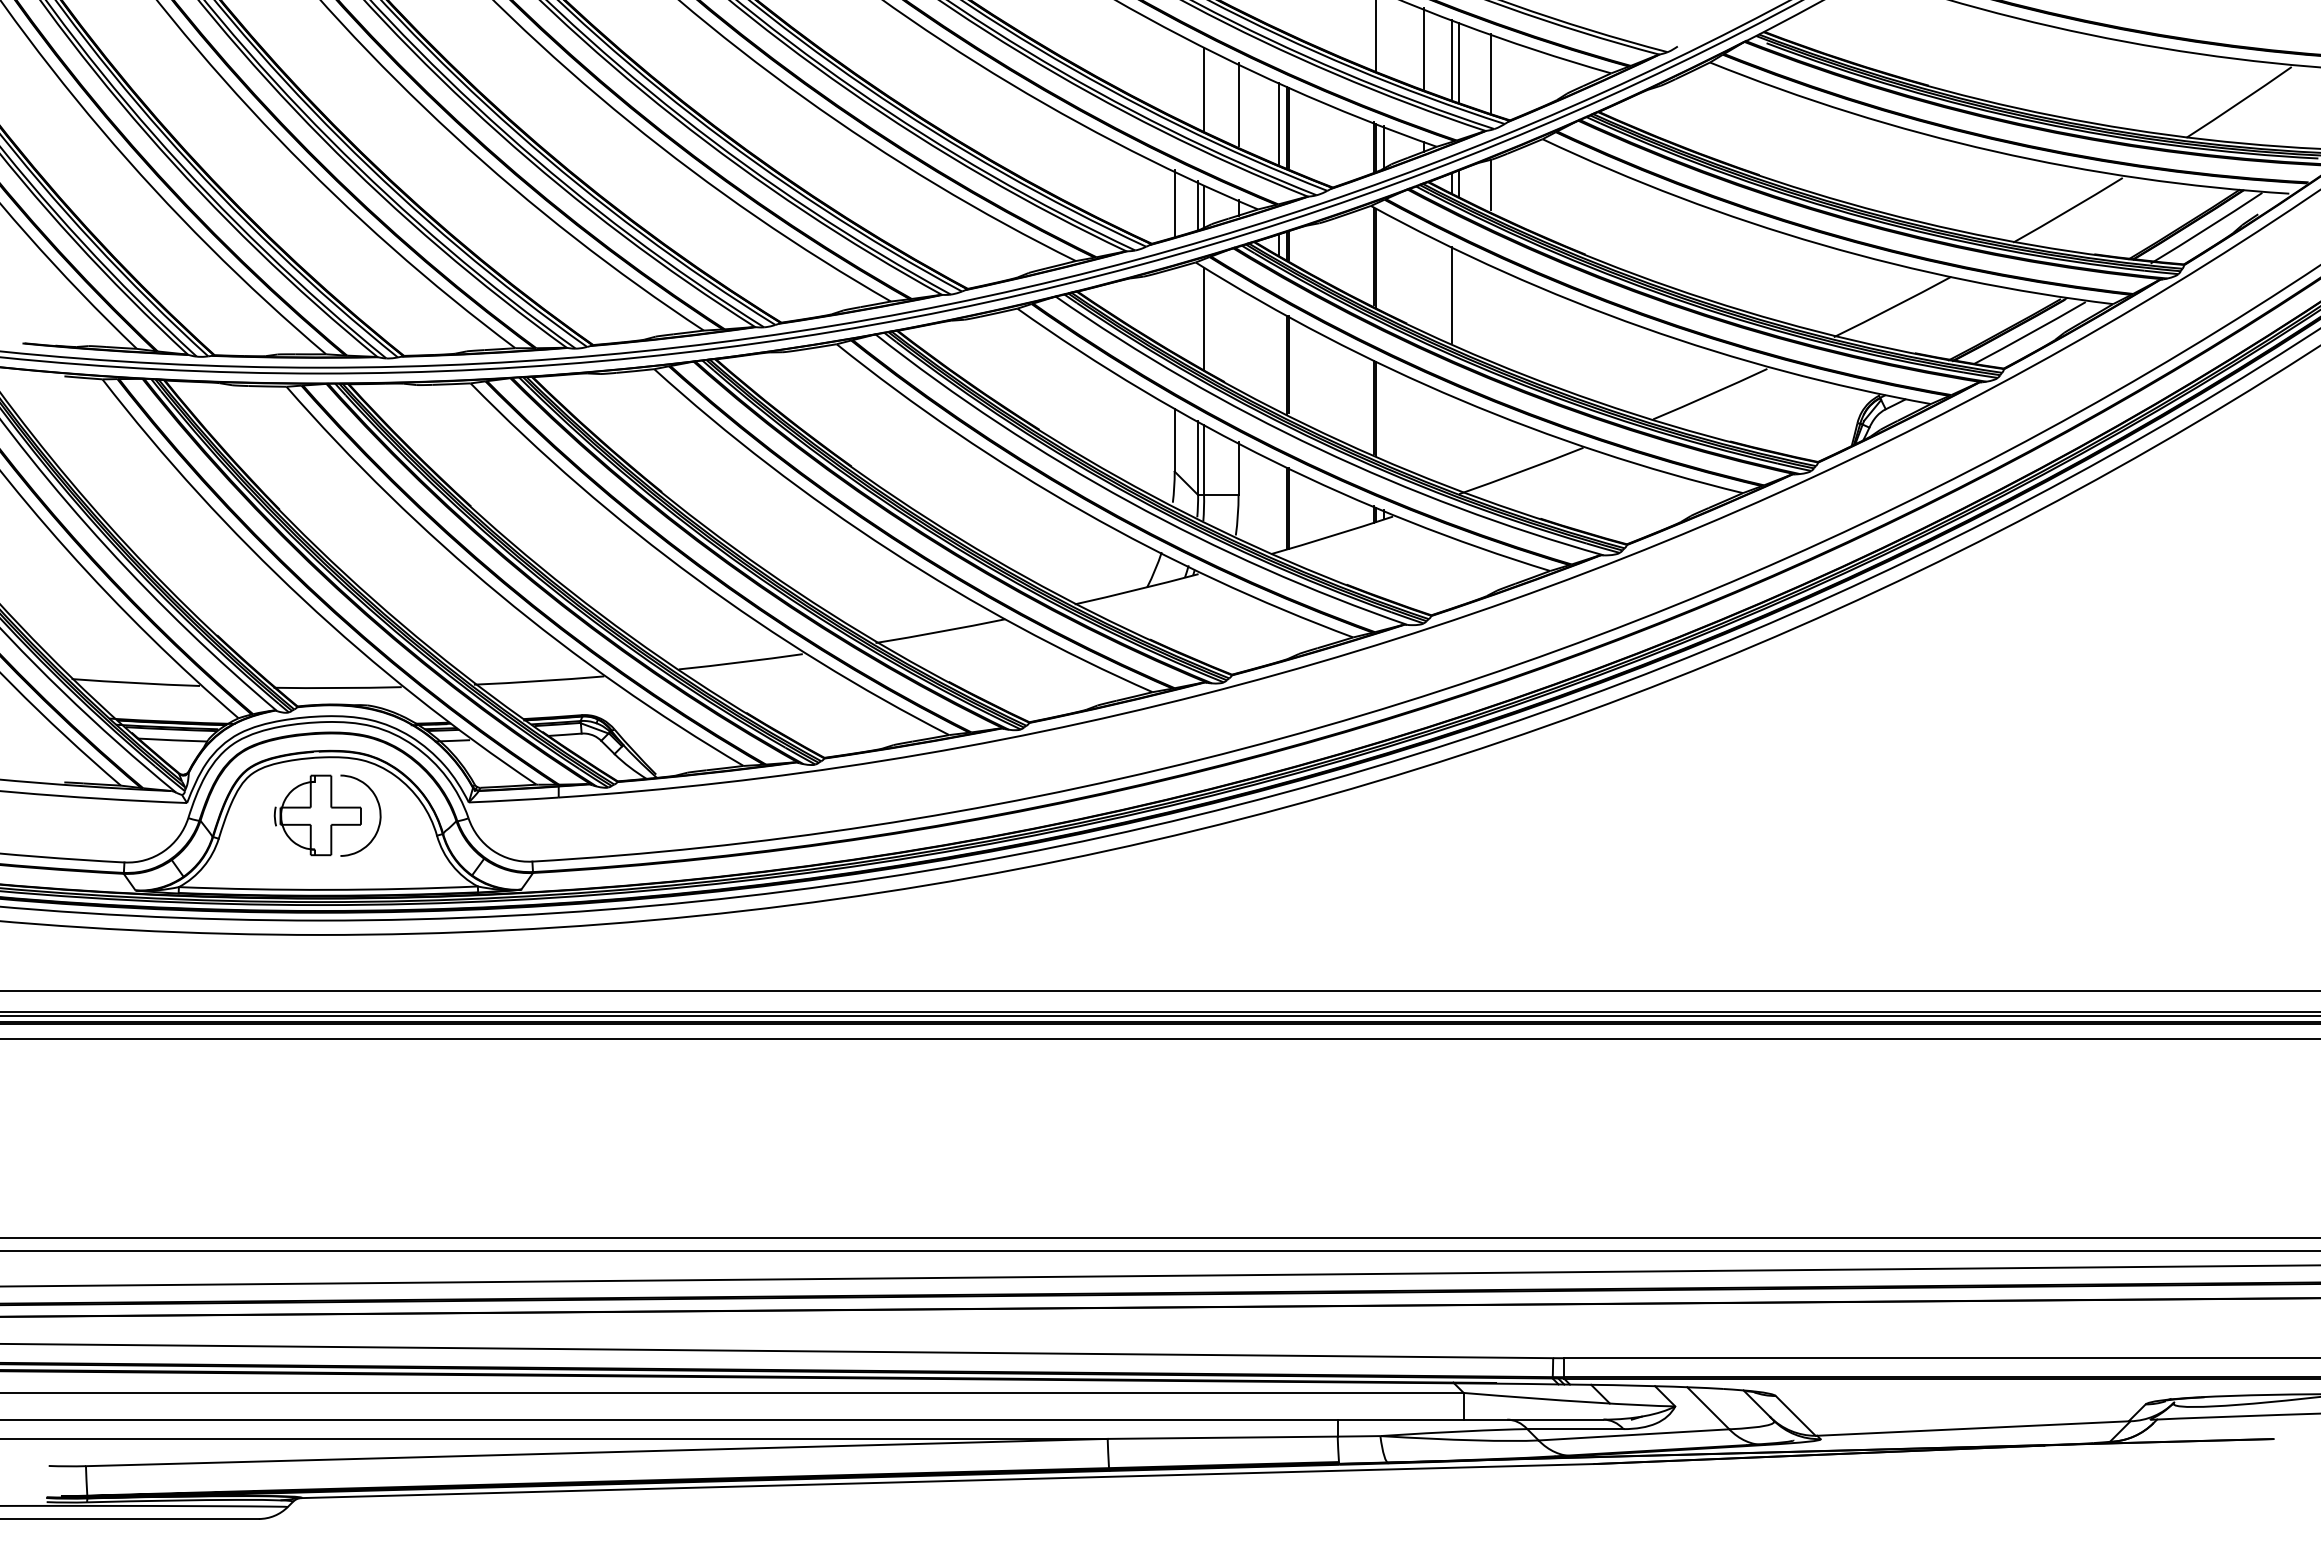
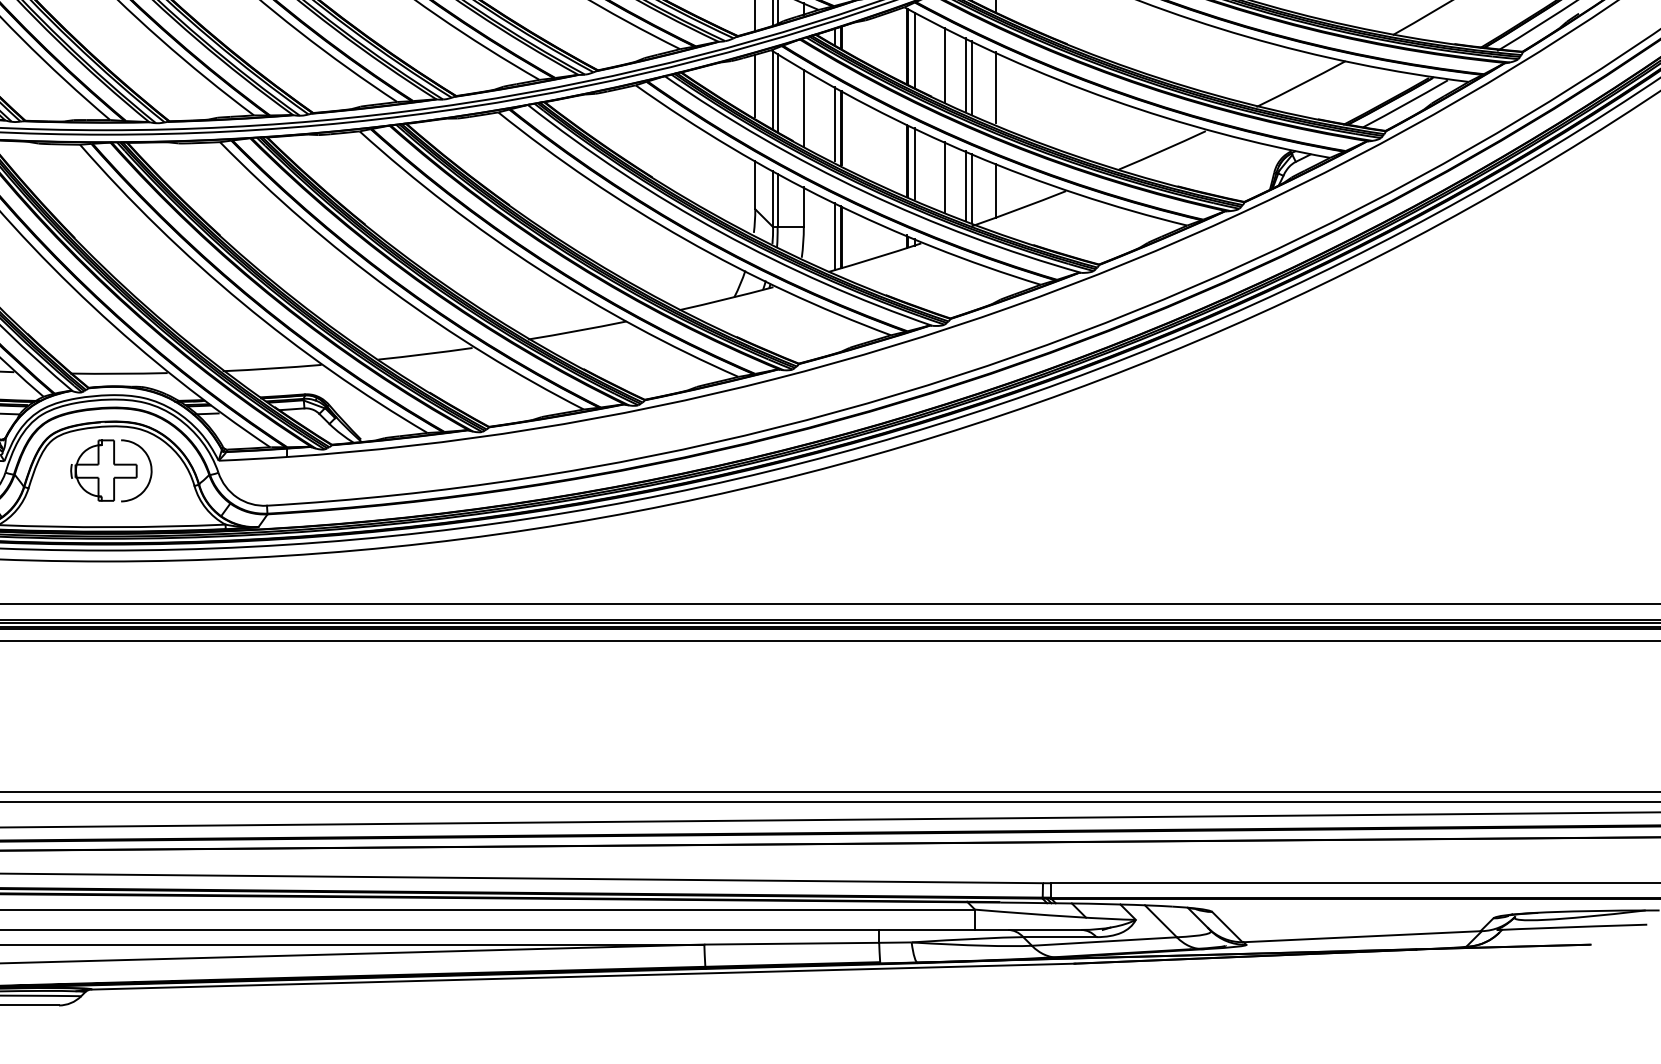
line: (1384, 261) -> (914, 49), added
line: (1424, 282) -> (945, 65), added
line: (1459, 297) -> (971, 76), added
line: (1174, 309) -> (755, 86), added
line: (1490, 311) -> (995, 87), added
line: (1198, 314) -> (773, 89), added
line: (1238, 338) -> (803, 108), added
line: (1279, 359) -> (834, 124), added
line: (1384, 411) -> (914, 163), added
line: (1424, 428) -> (945, 176), added
line: (1452, 440) -> (966, 185), added
line: (1459, 443) -> (971, 187), added
line: (1490, 447) -> (995, 190), added
line: (1279, 507) -> (834, 236), added

